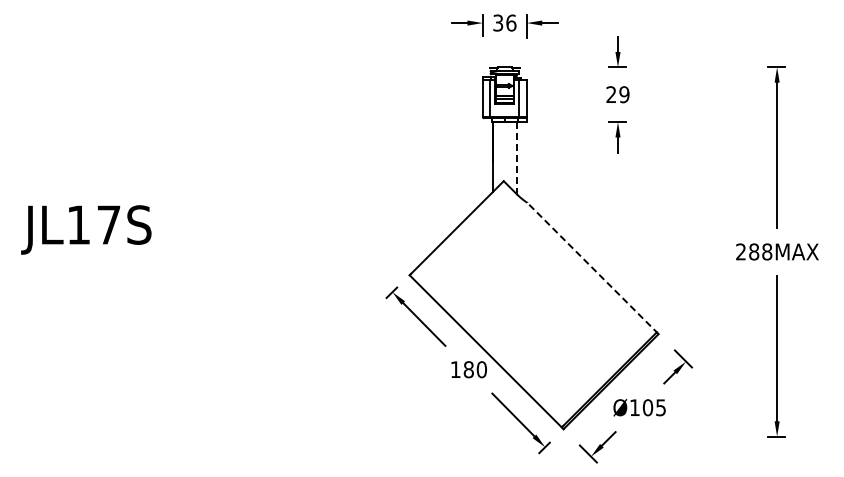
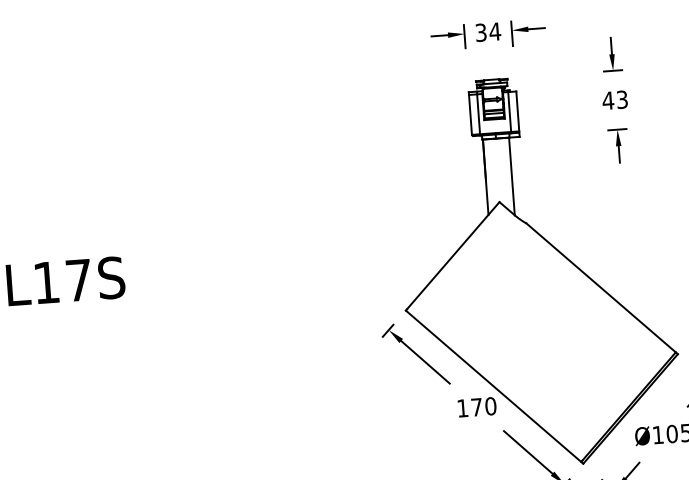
text: (510, 22) -> (494, 31), 36 -> 34
text: (617, 94) -> (614, 100), 29 -> 43
line: (517, 158) -> (512, 176), dashed -> solid
line: (593, 268) -> (602, 288), dashed -> solid
text: (468, 369) -> (476, 407), 180 -> 170

